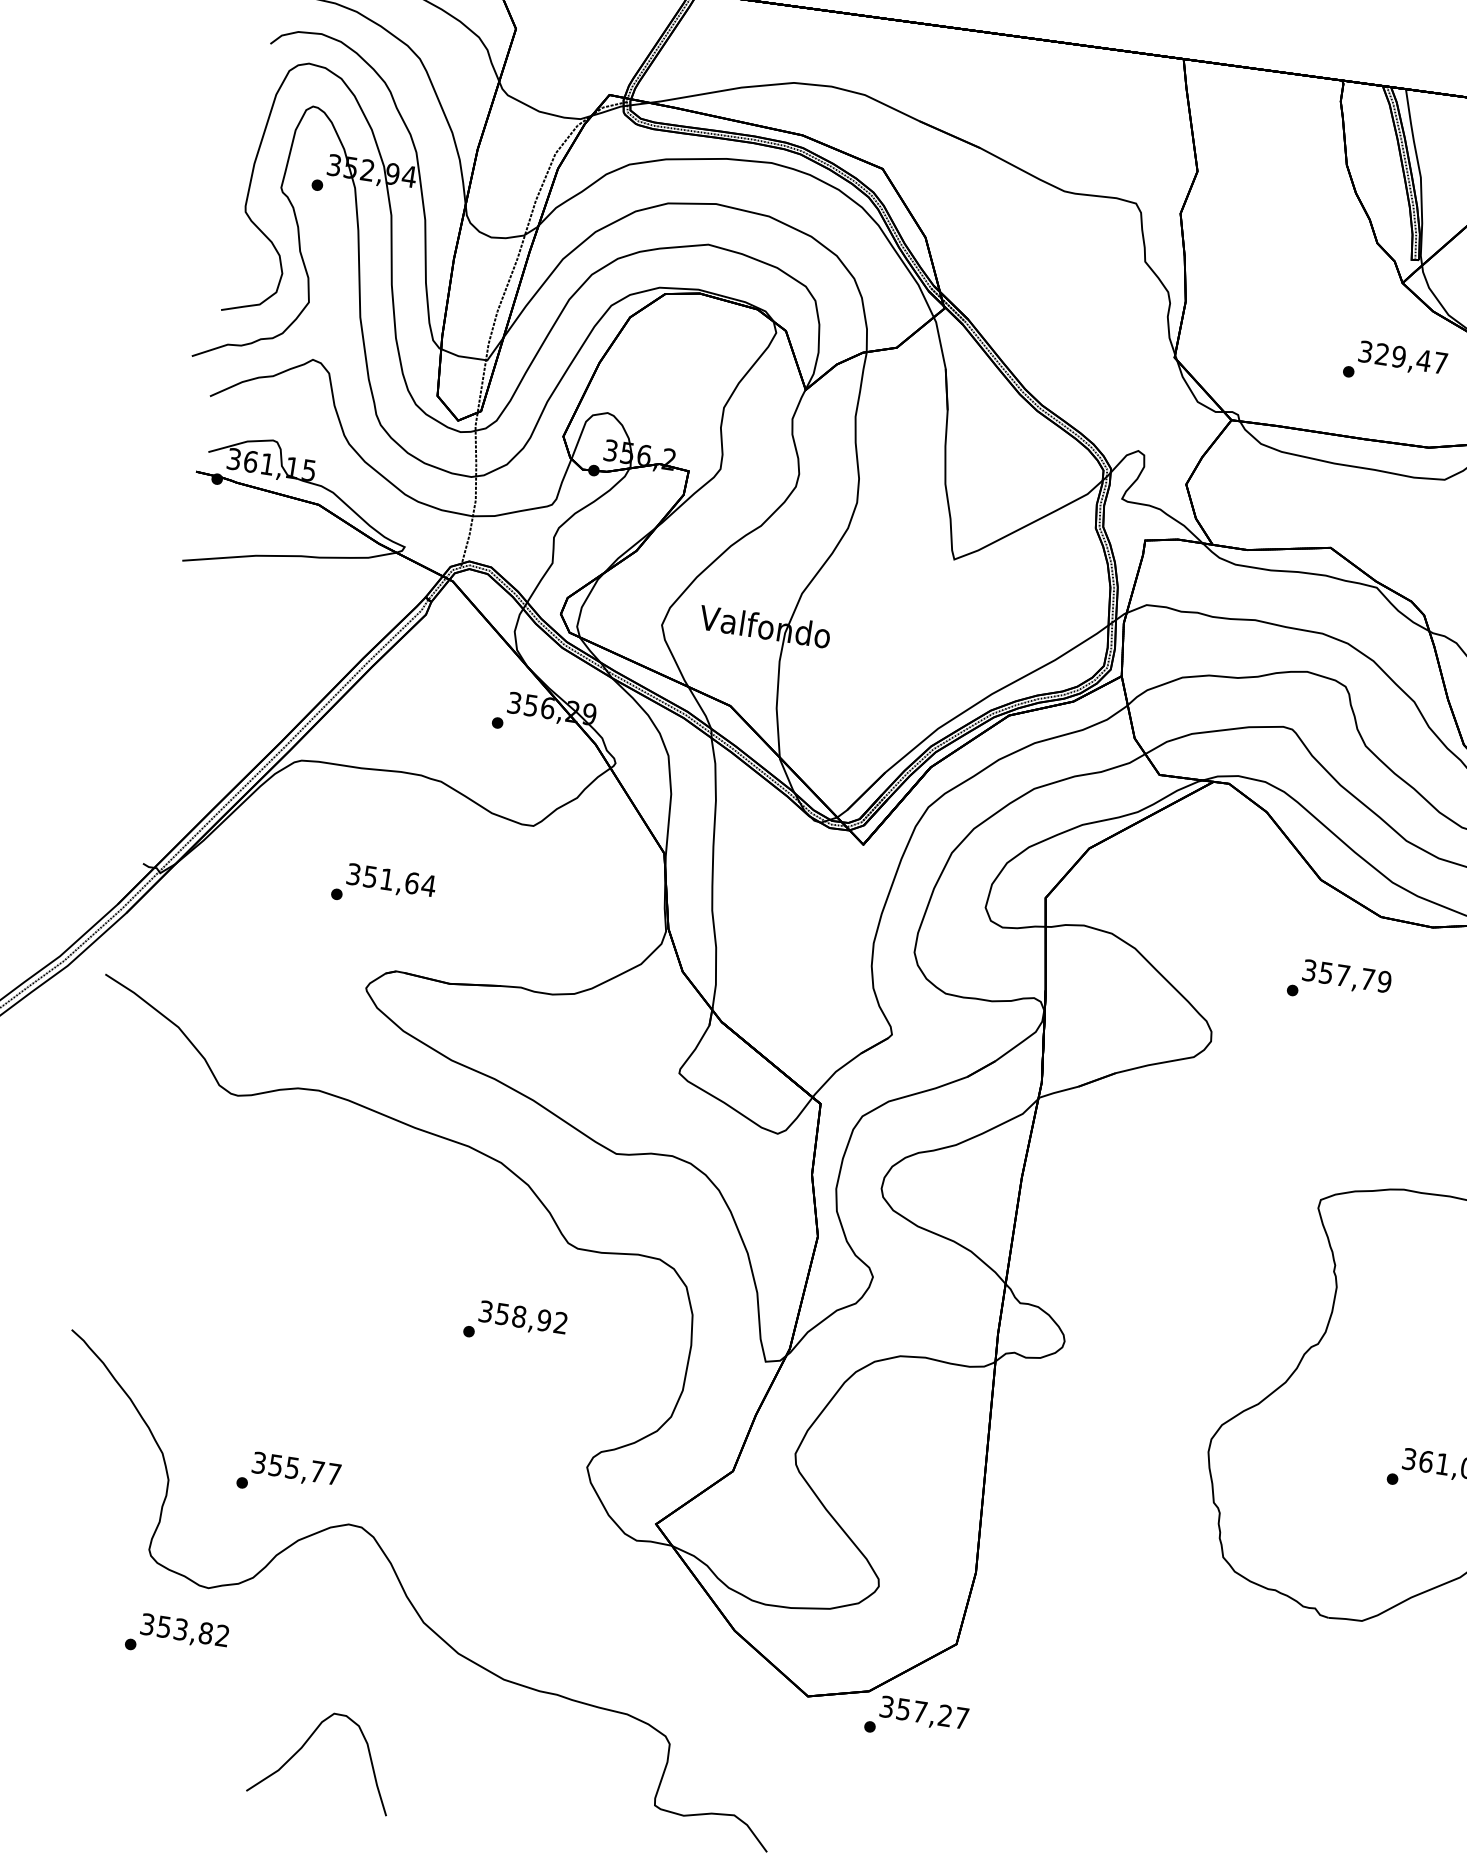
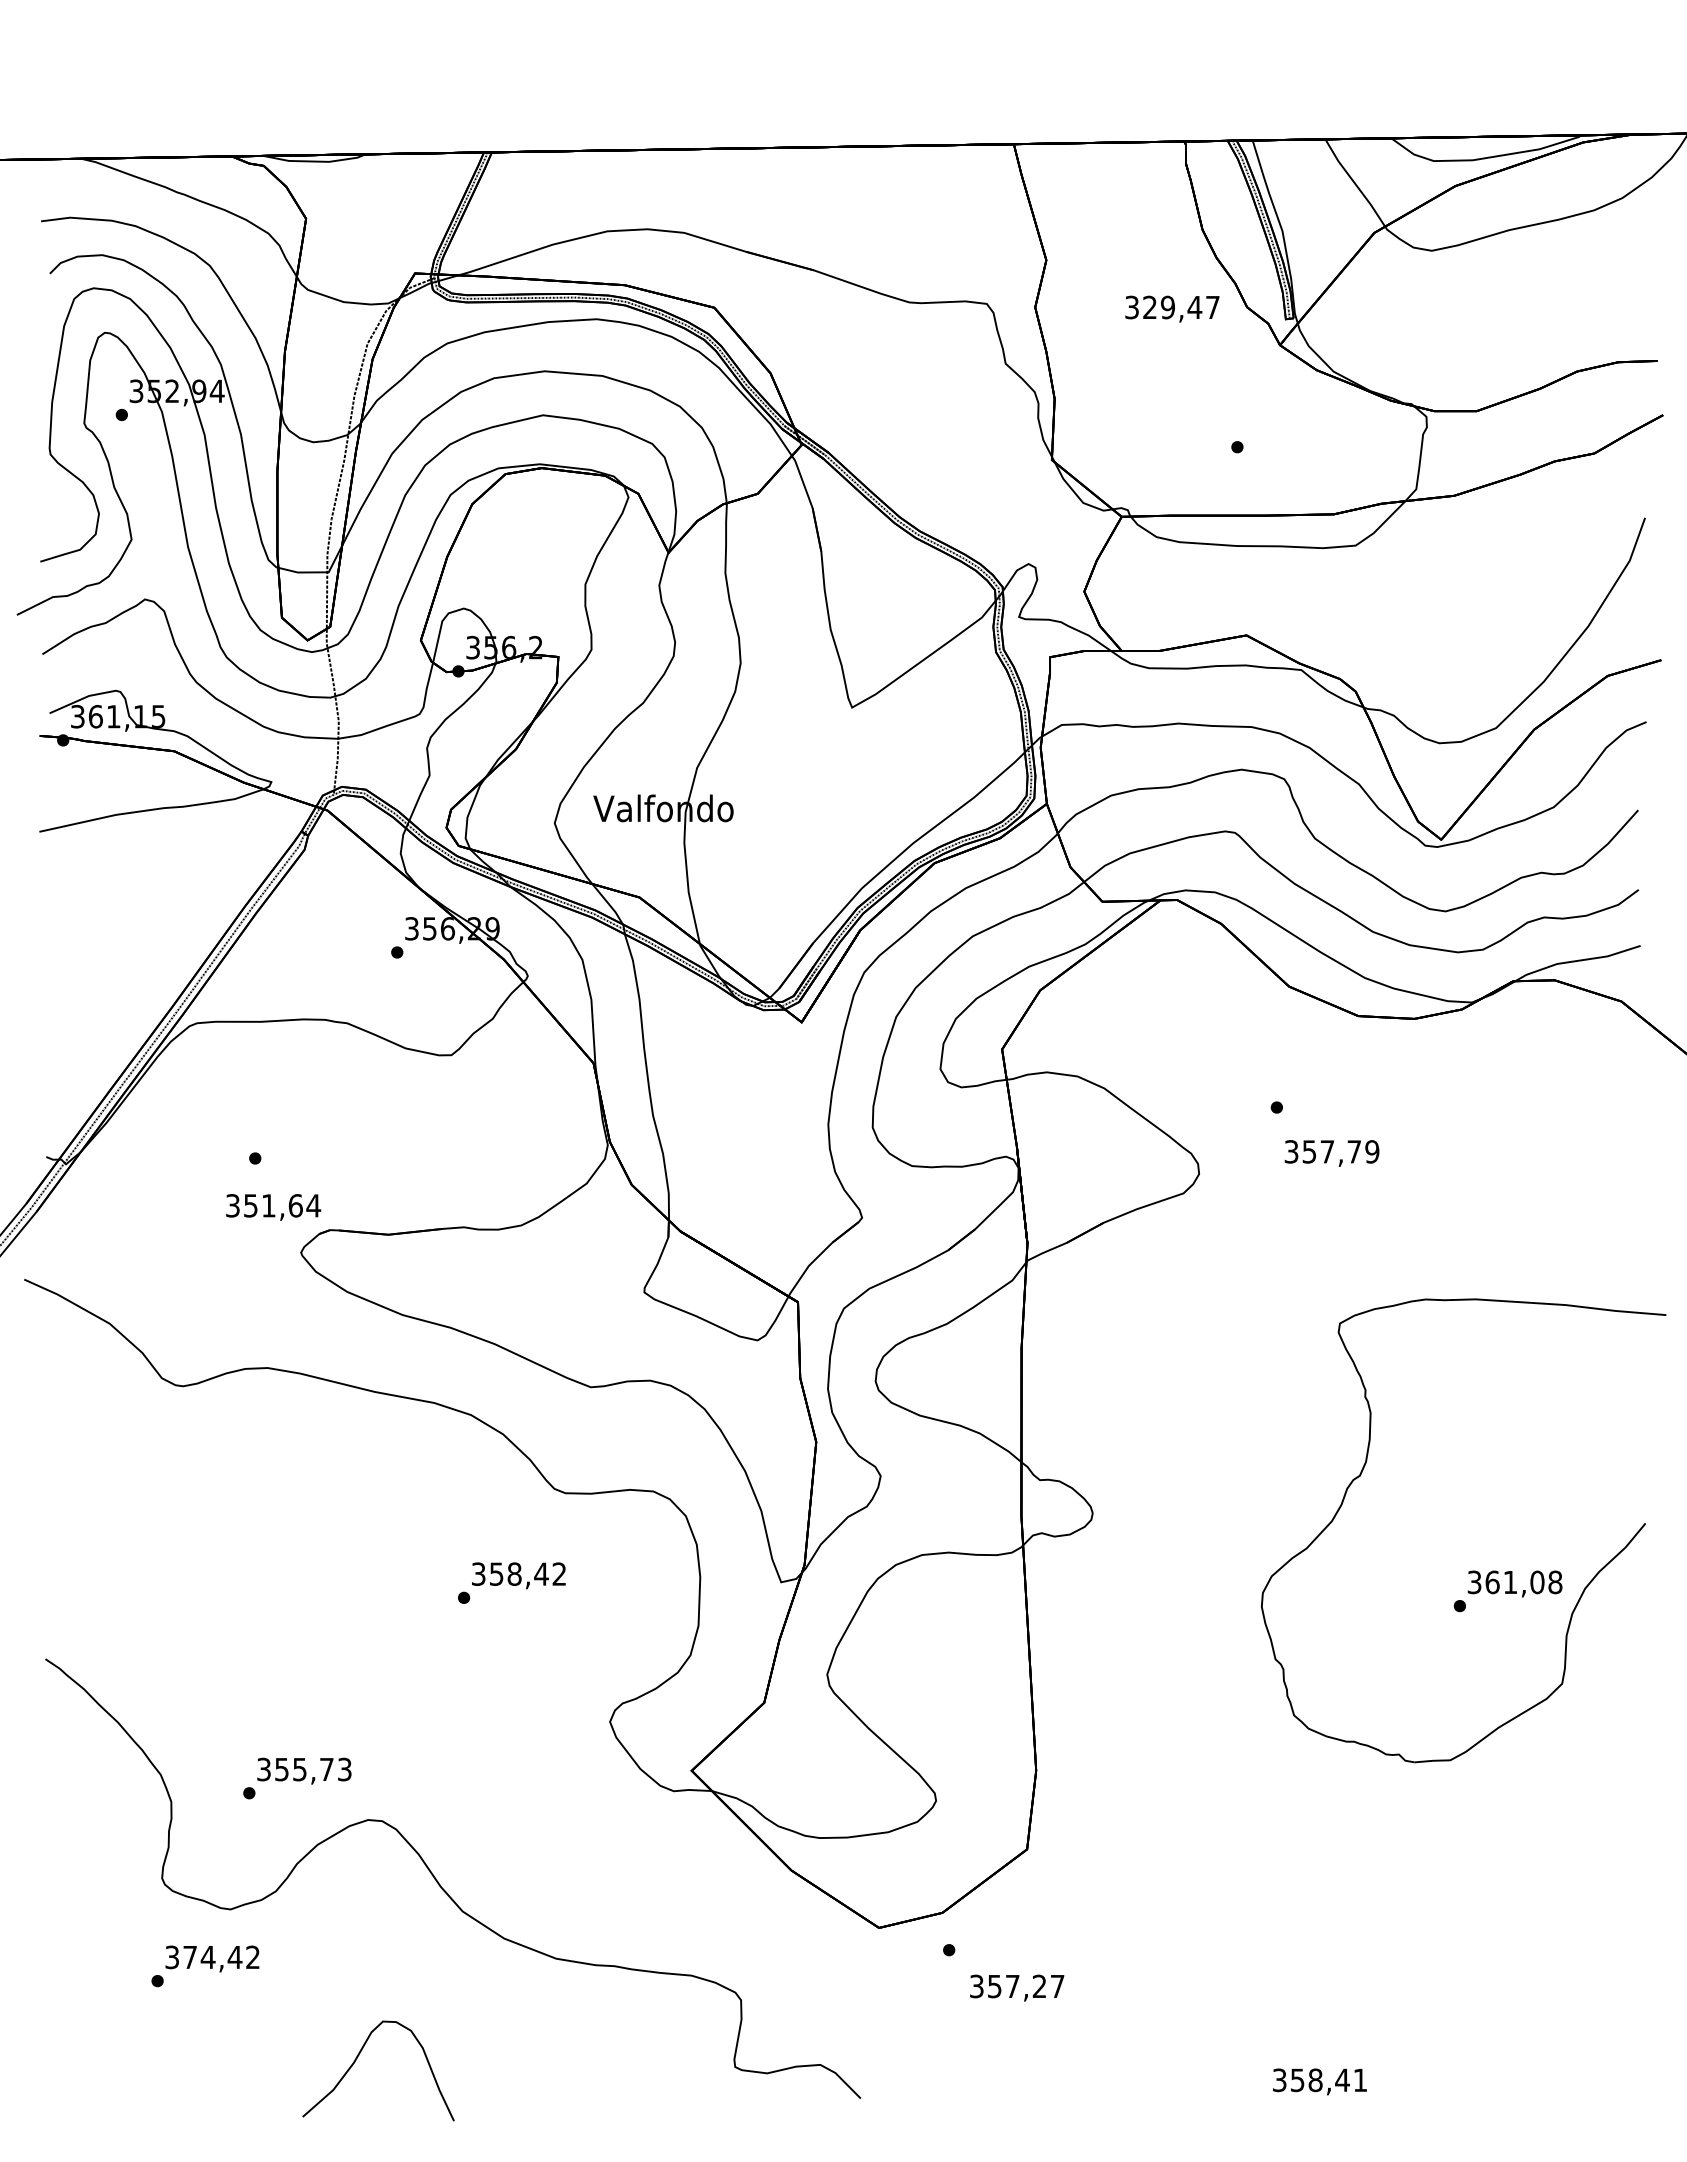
text: (1403, 358) -> (1172, 308), moved
text: (391, 881) -> (273, 1207), moved
text: (1346, 977) -> (1331, 1153), moved
text: (544, 1319) -> (541, 1573), 358,92 -> 358,42
text: (333, 1474) -> (344, 1769), 355,77 -> 355,73
text: (184, 1630) -> (212, 1957), 353,82 -> 374,42
text: (924, 1713) -> (1017, 1987), moved

